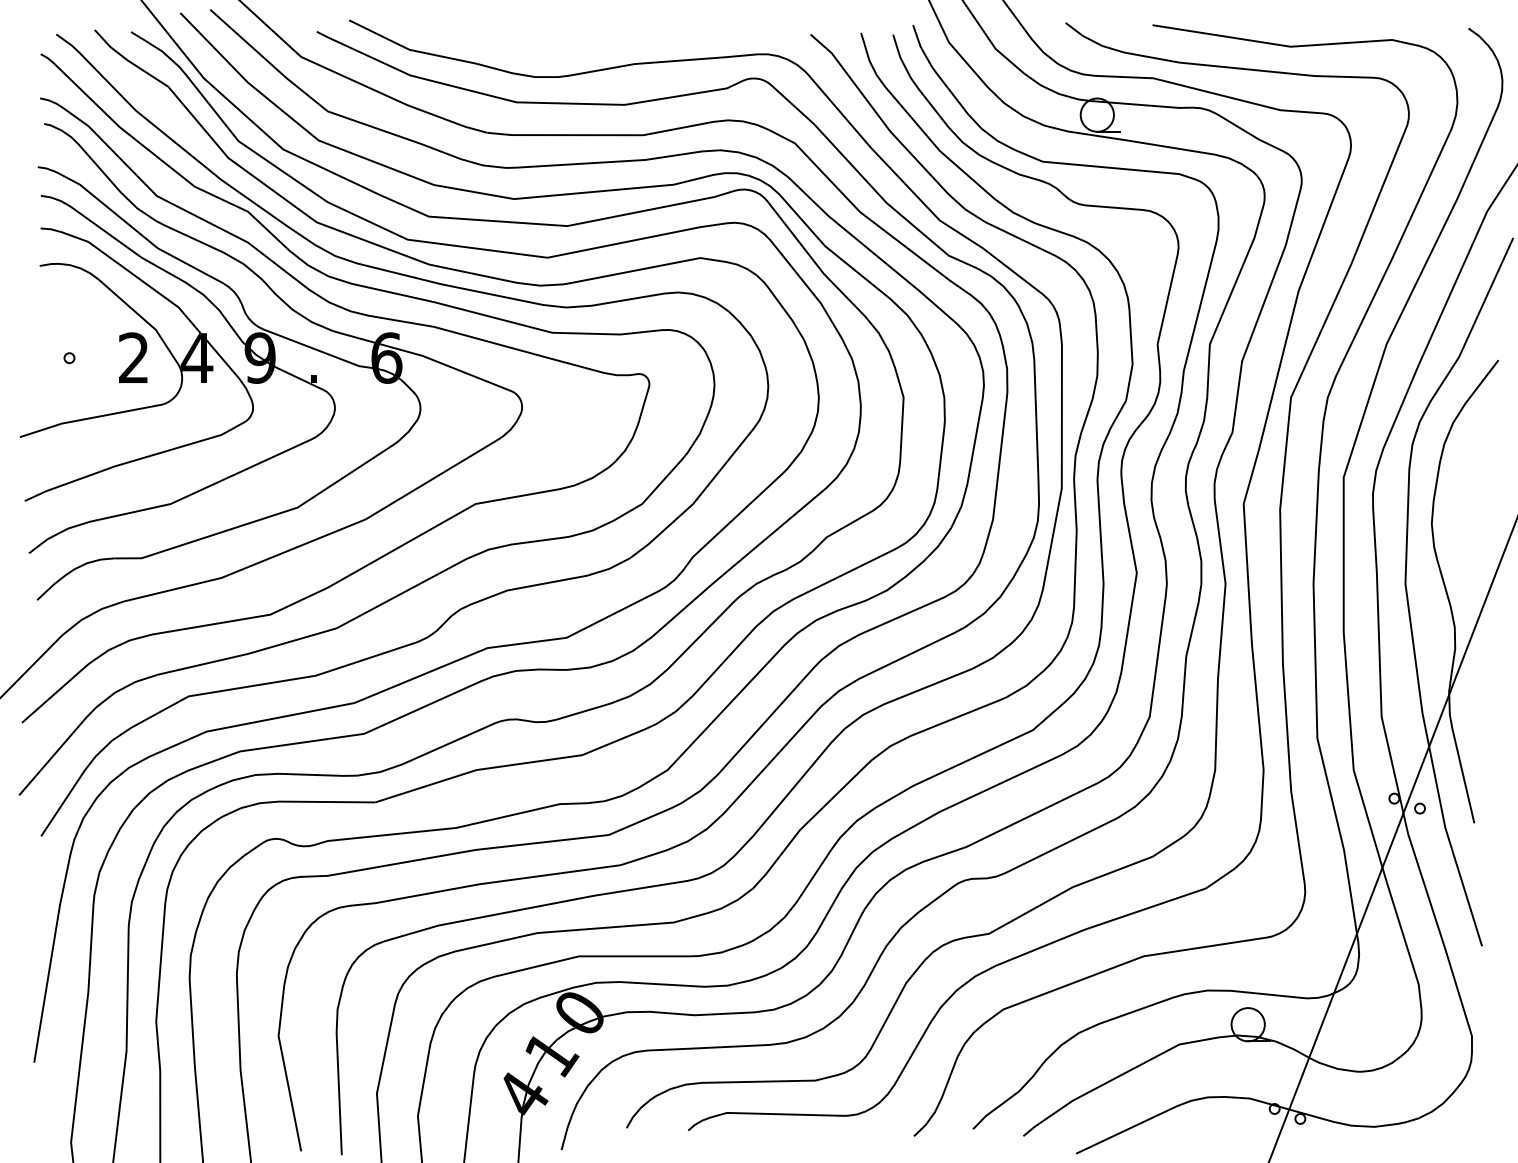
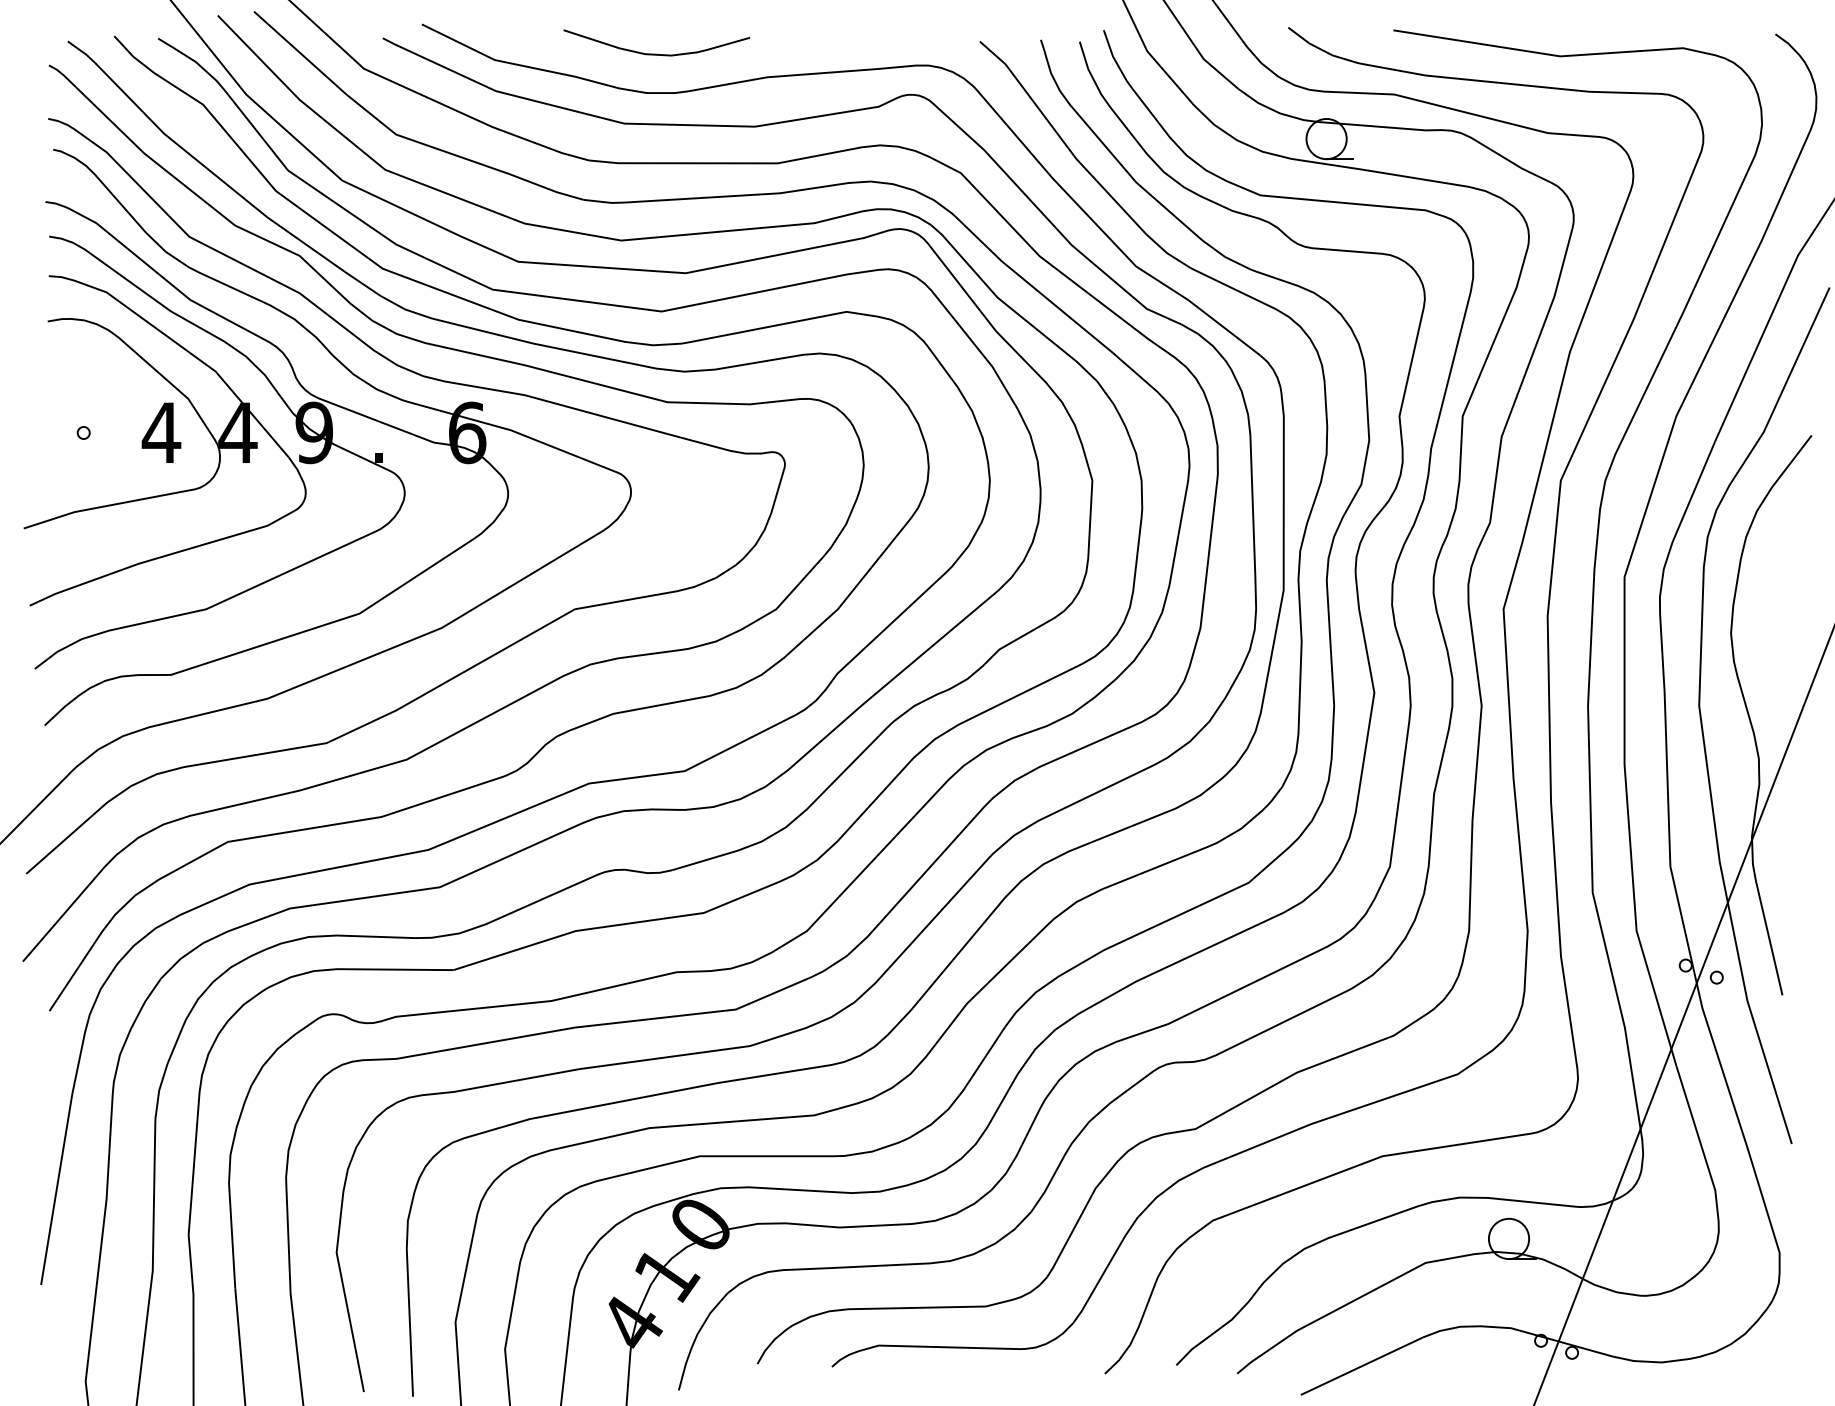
curve: (543, 44) -> (656, 53), added
text: (133, 356) -> (161, 431), 2 -> 4

